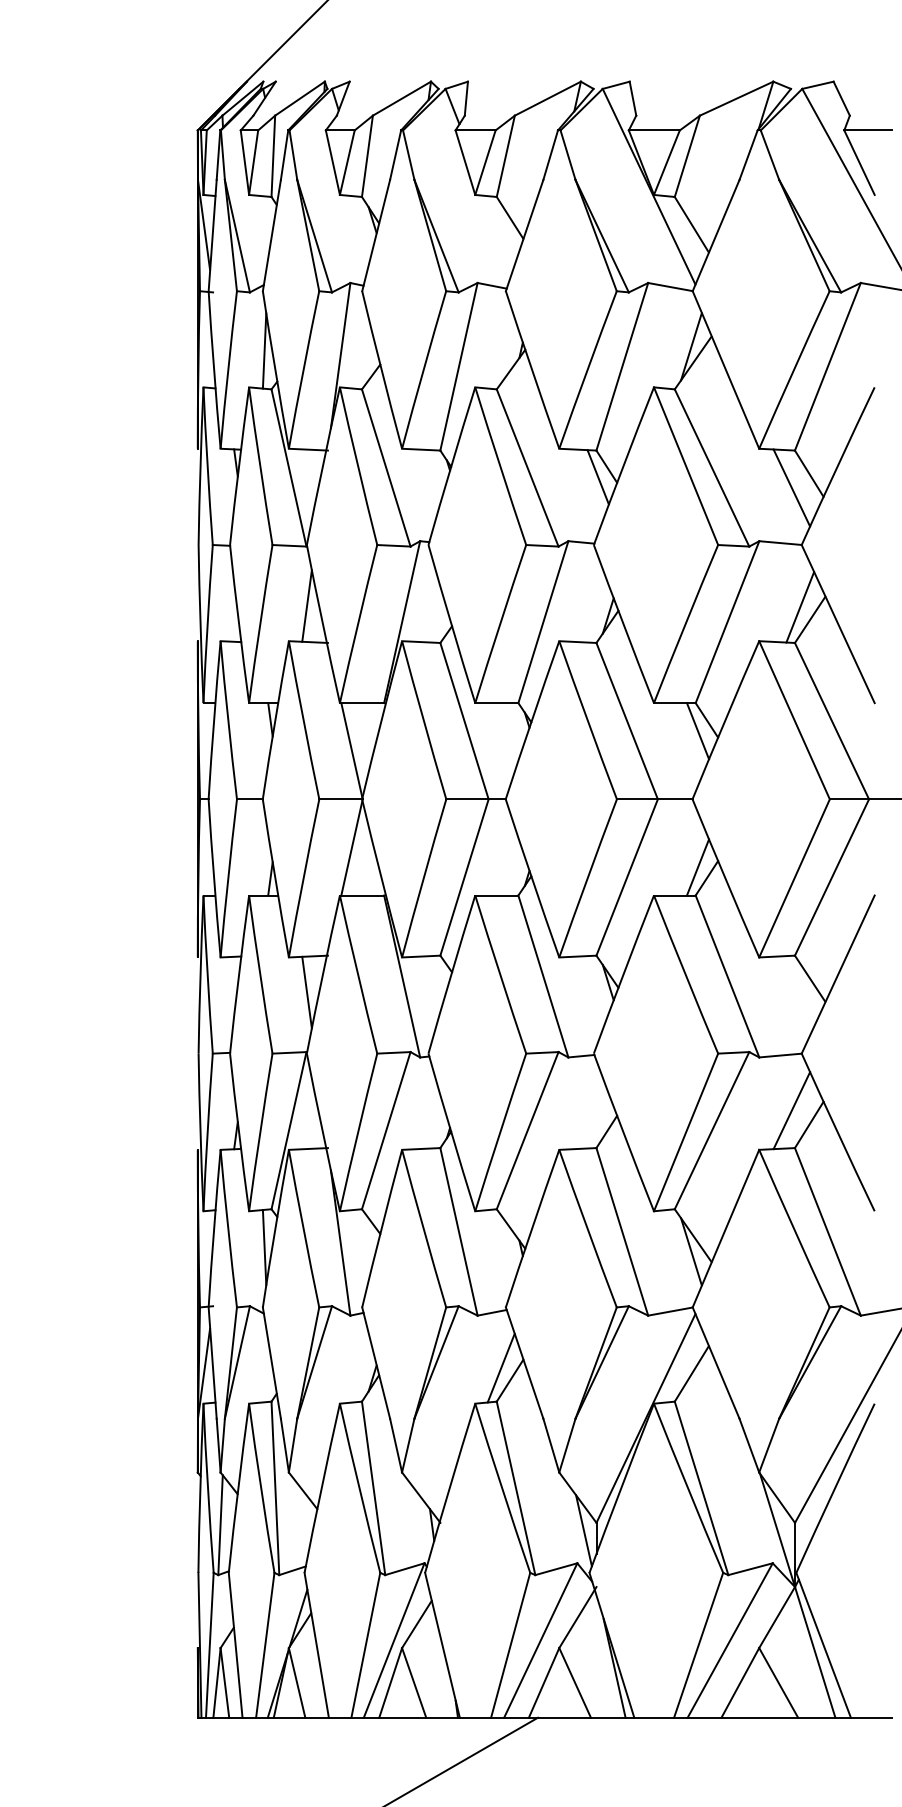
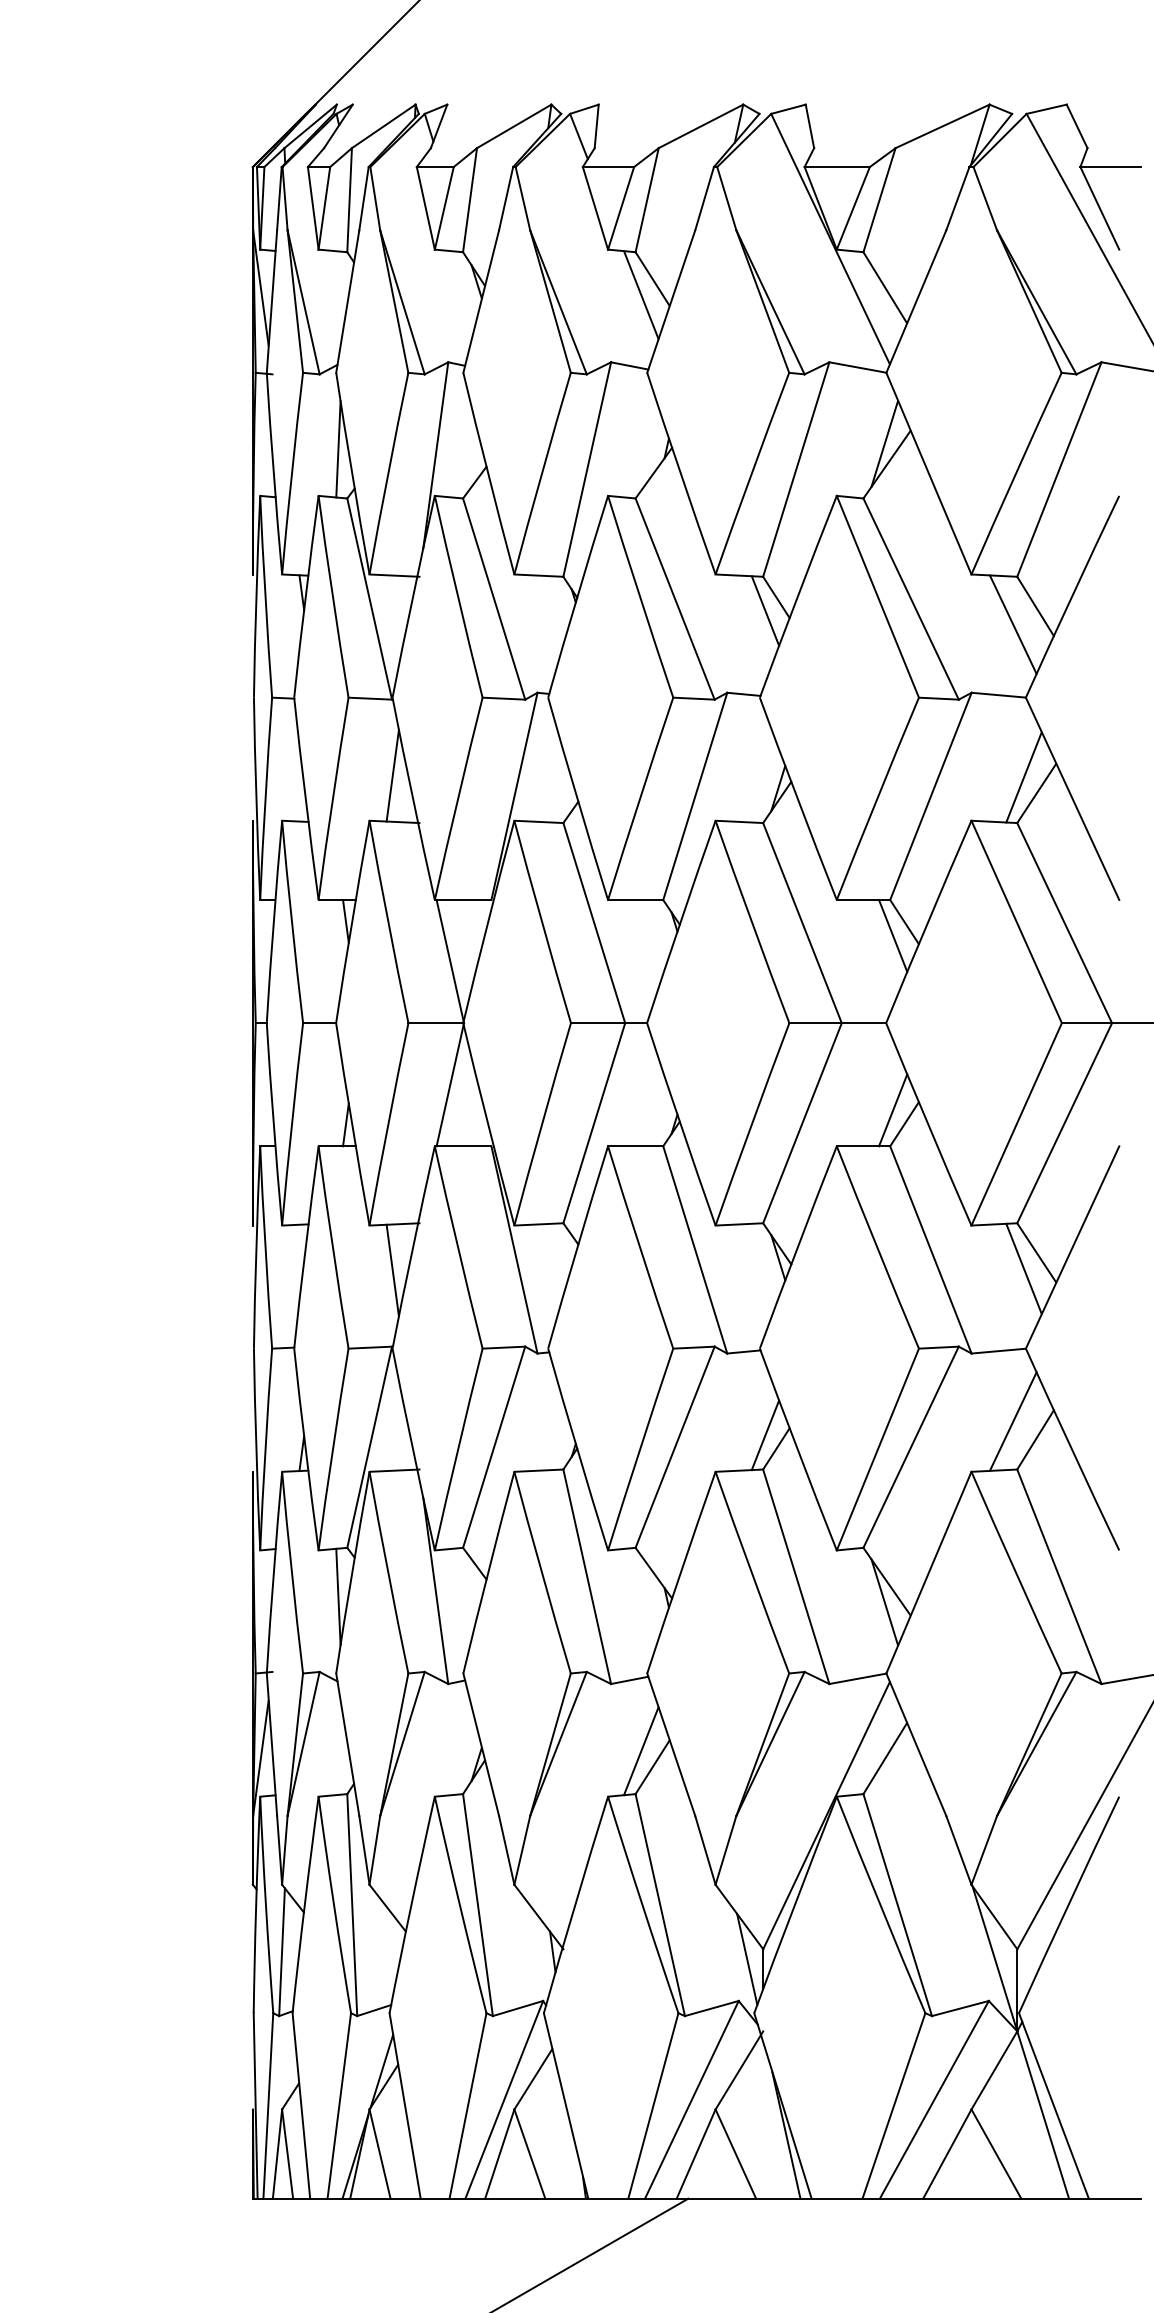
line: (501, 230) -> (641, 294), added
line: (799, 991) -> (1023, 1268), added
line: (598, 1121) -> (765, 1435), added

